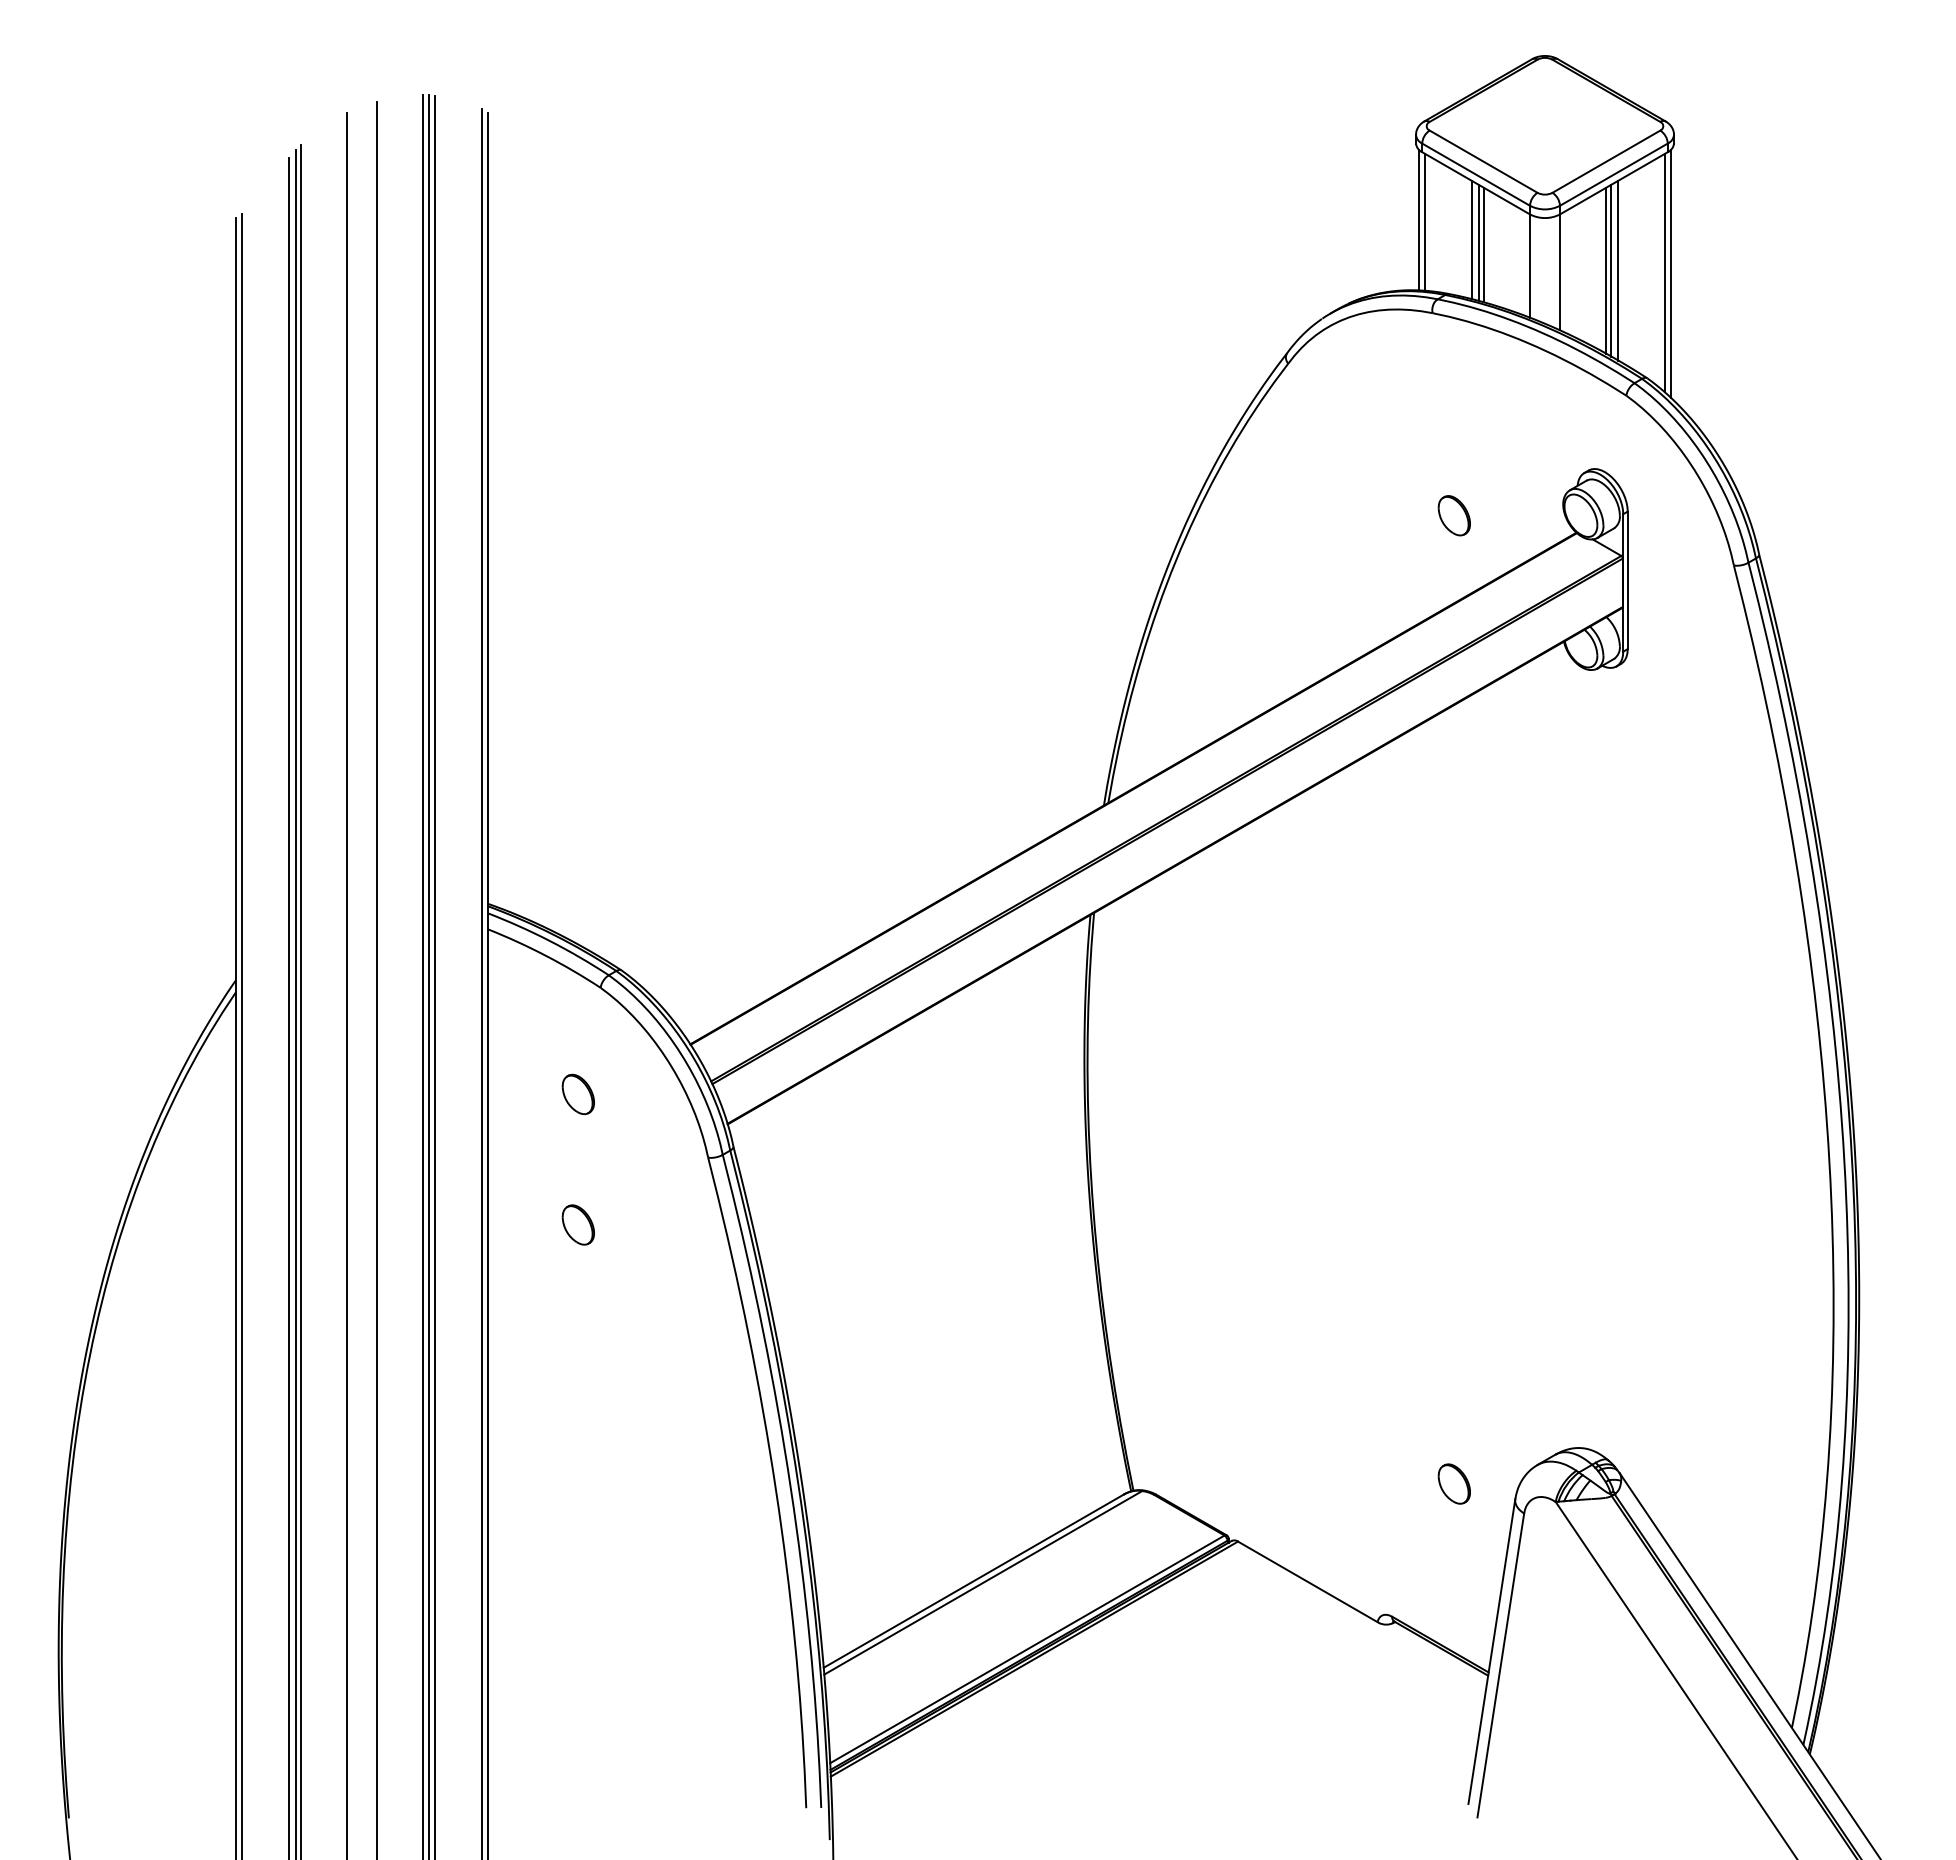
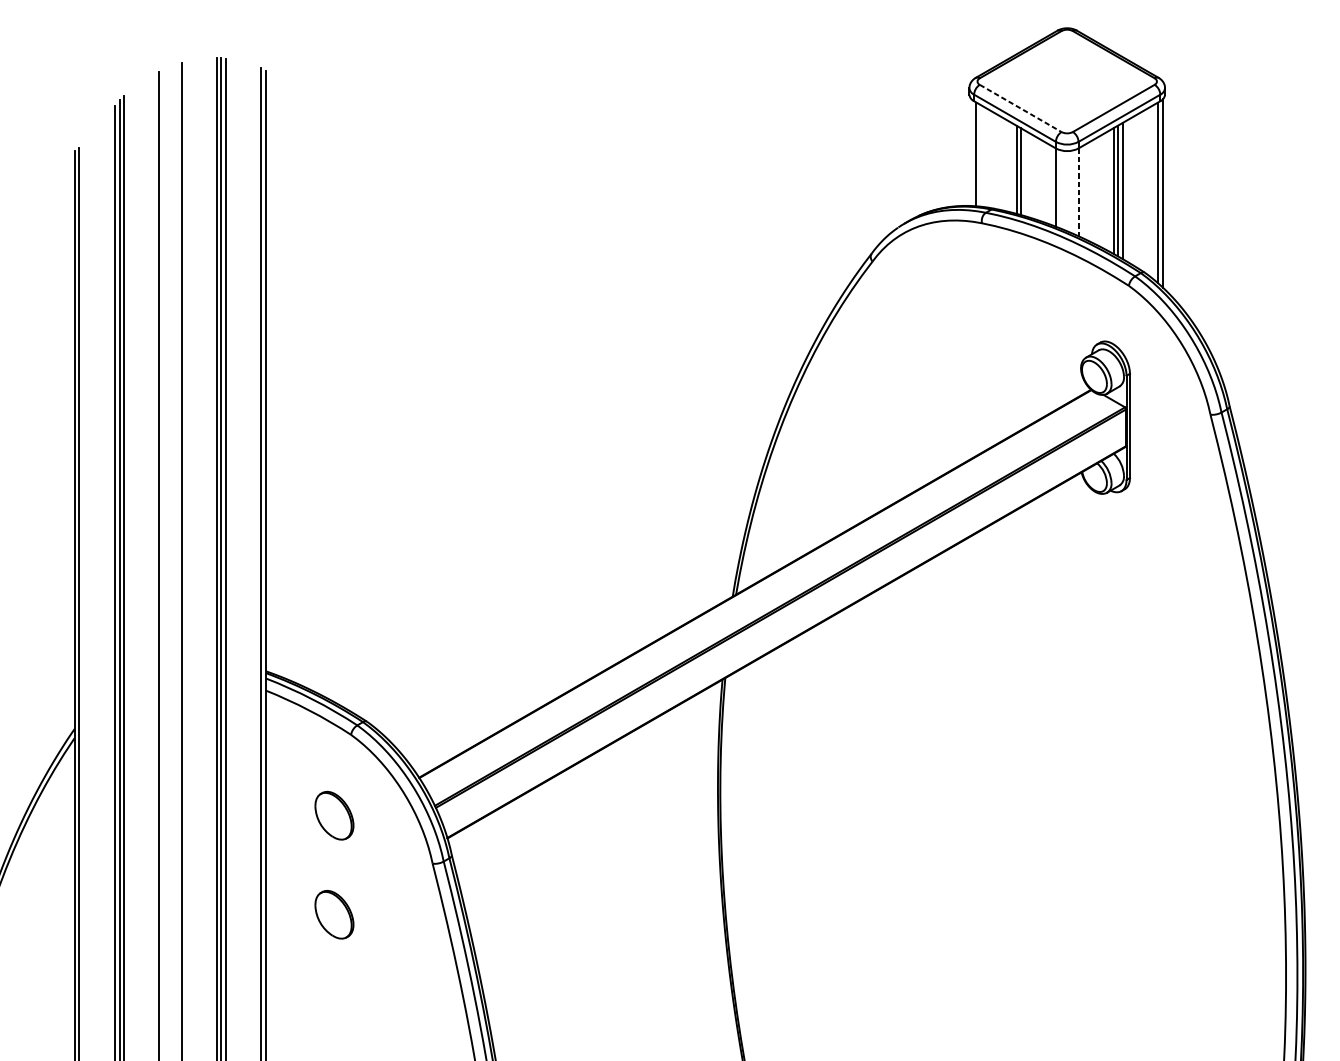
line: (1484, 161) -> (1021, 108), solid -> dashed
line: (1419, 219) -> (972, 152), removed
line: (1471, 239) -> (1011, 167), removed
line: (1559, 272) -> (1078, 192), solid -> dashed
part: (1453, 515) -> (997, 376), removed
part: (577, 1094) -> (333, 815), size x1.6
part: (577, 1224) -> (333, 914), size x1.6

